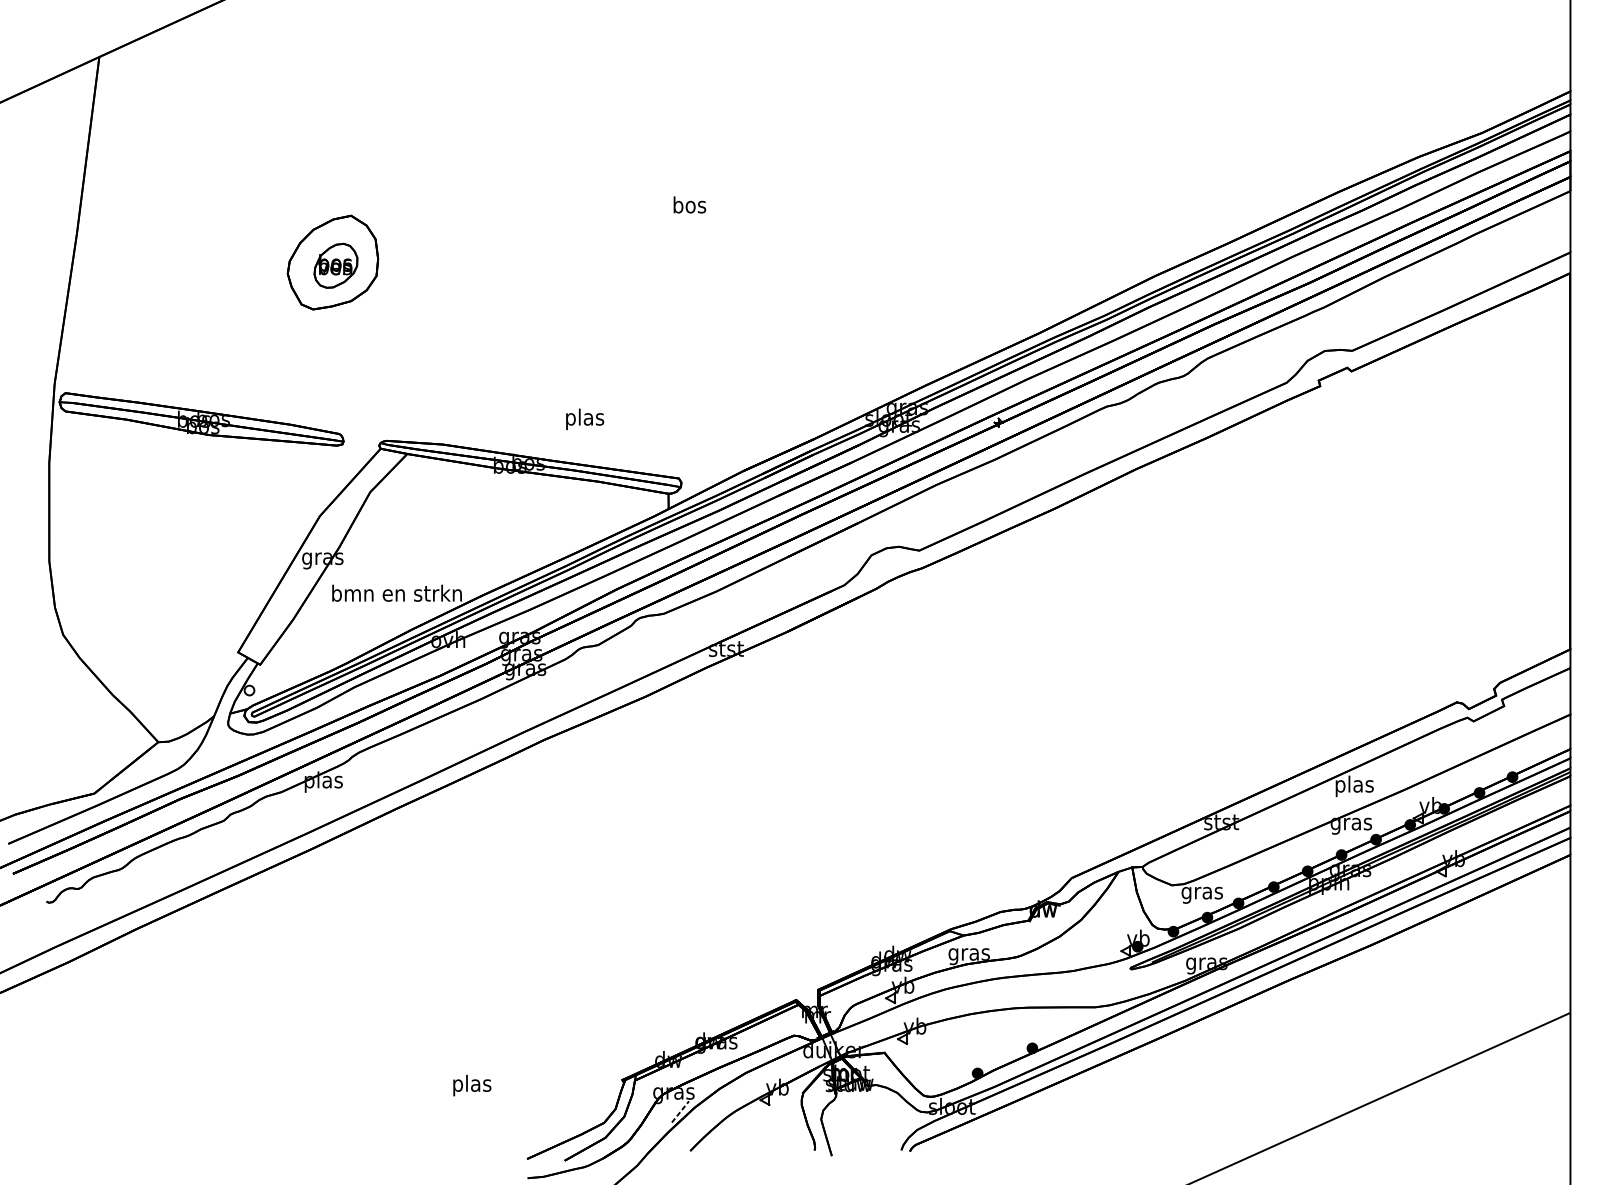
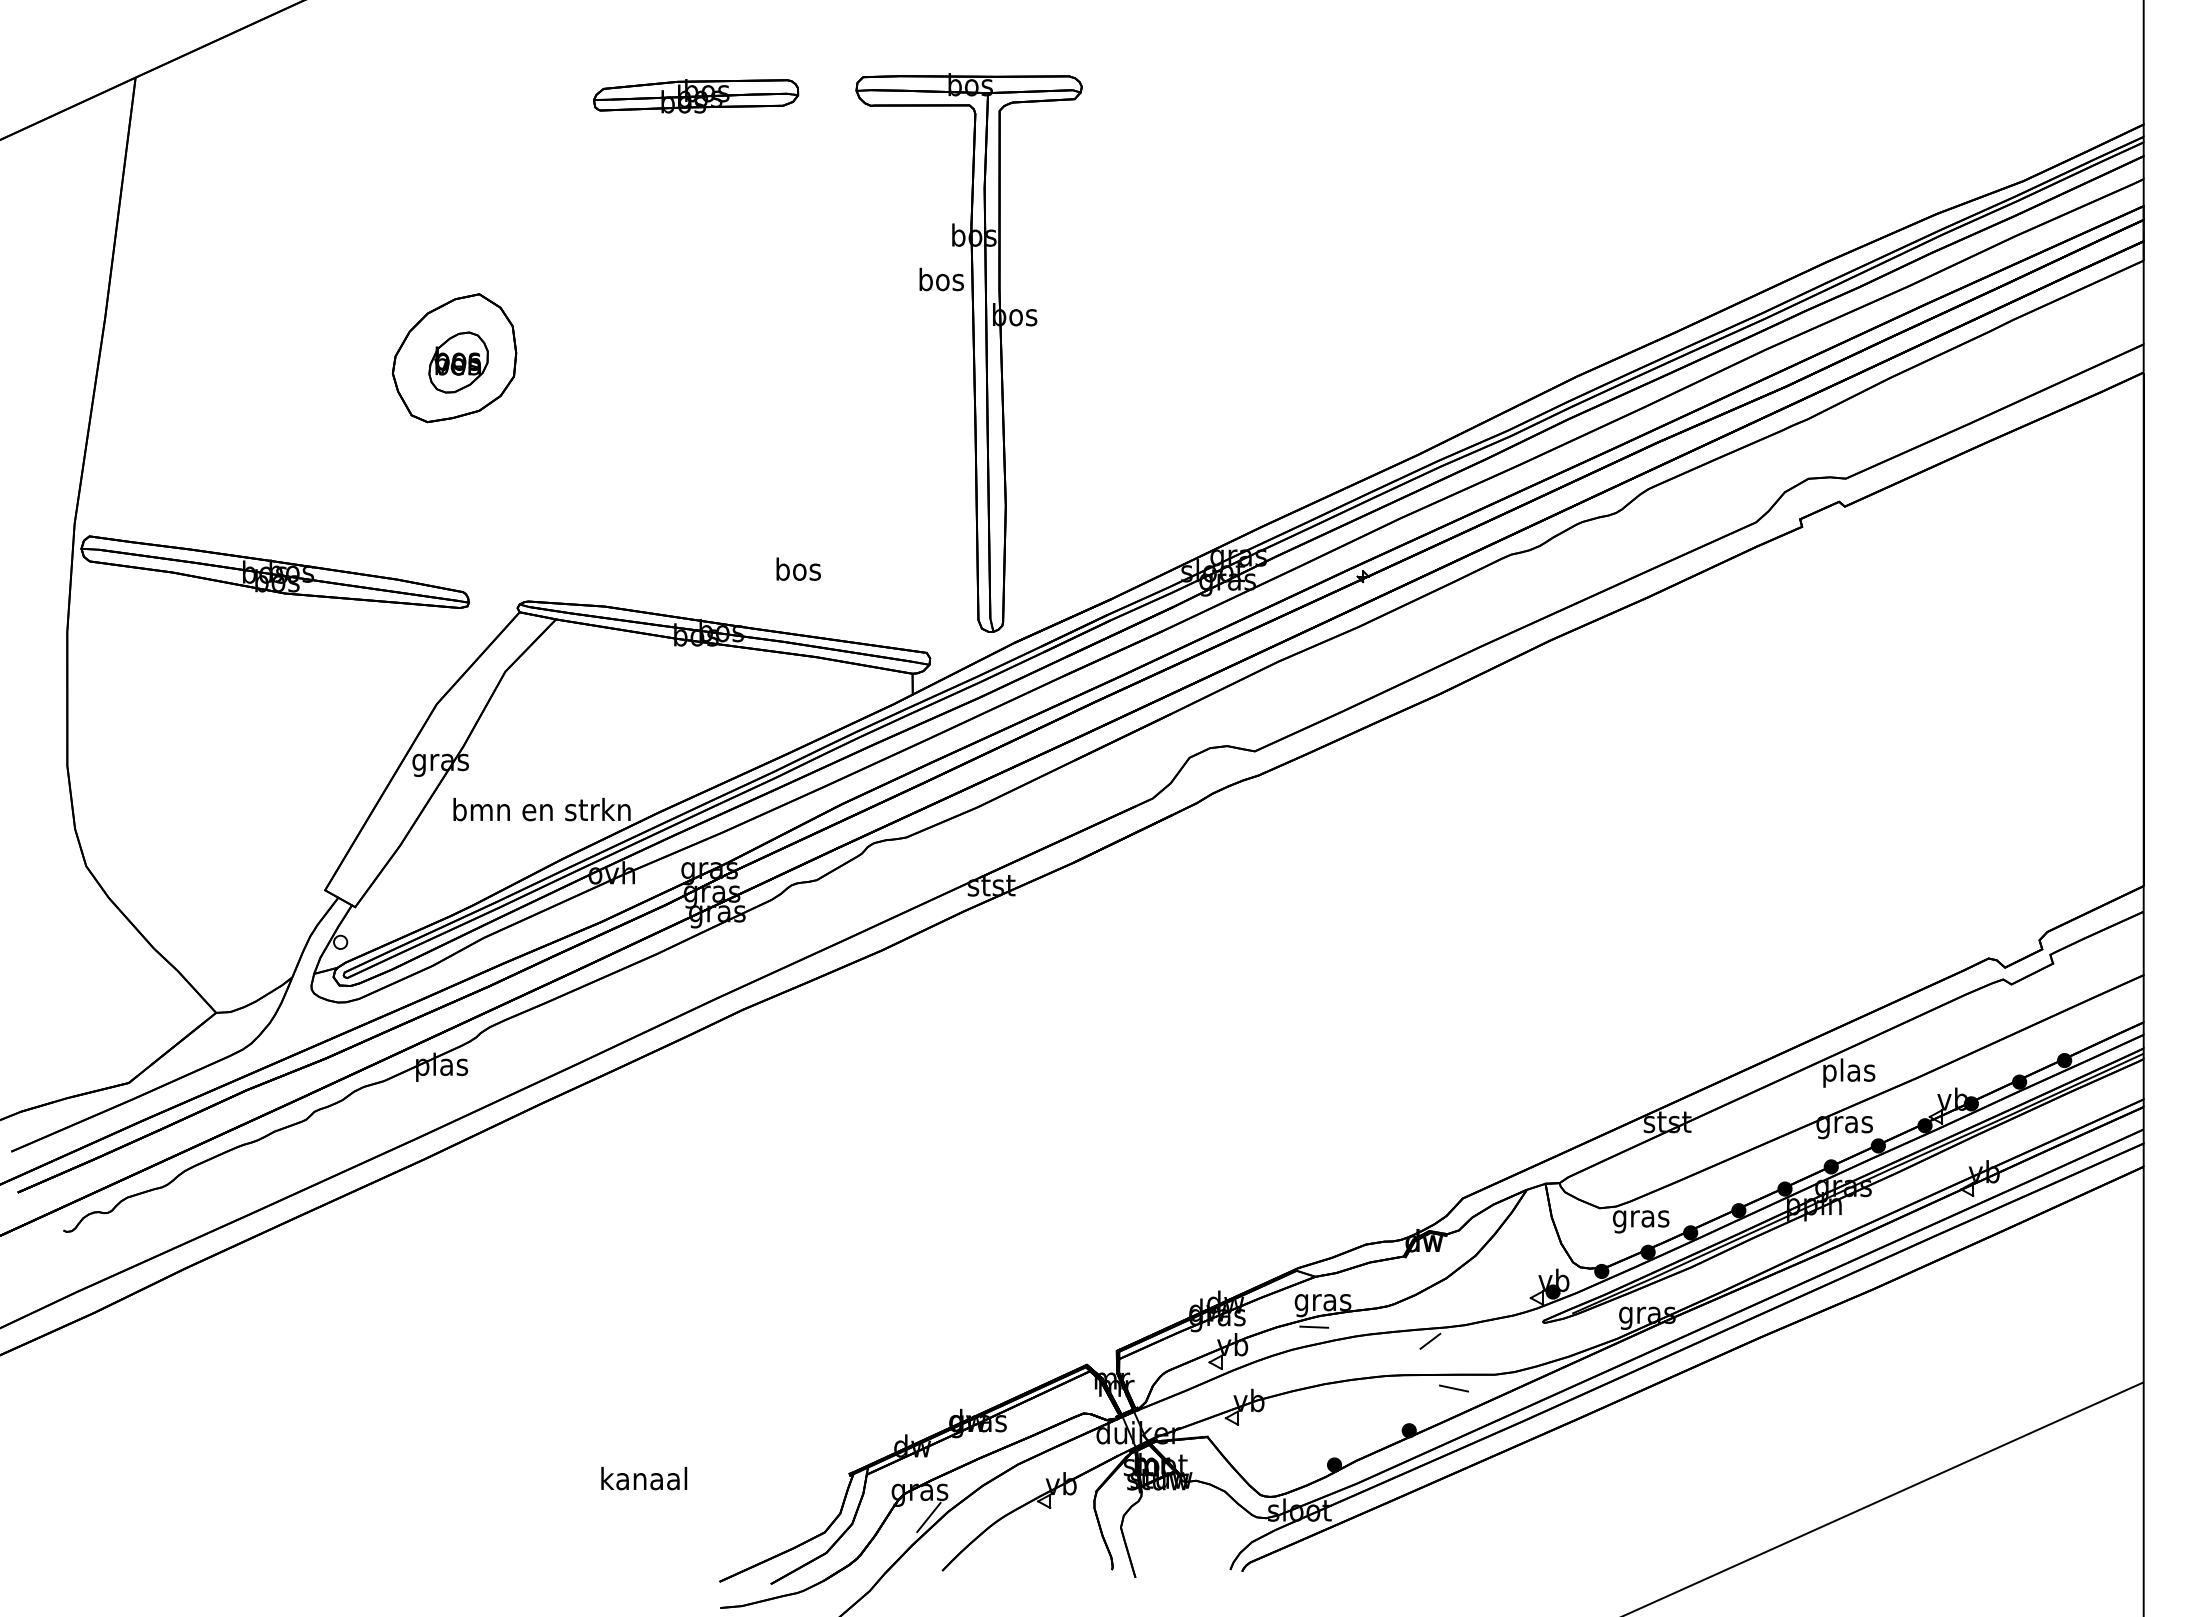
part: (510, 70) -> (696, 96), added
part: (709, 258) -> (968, 352), added
text: (584, 418) -> (798, 571), plas -> bos
line: (962, 971) -> (1314, 1326), added
line: (1048, 982) -> (1431, 1340), added
line: (1064, 1017) -> (1453, 1388), added
text: (472, 1085) -> (644, 1481), plas -> kanaal
line: (680, 1111) -> (928, 1517), dashed -> solid

